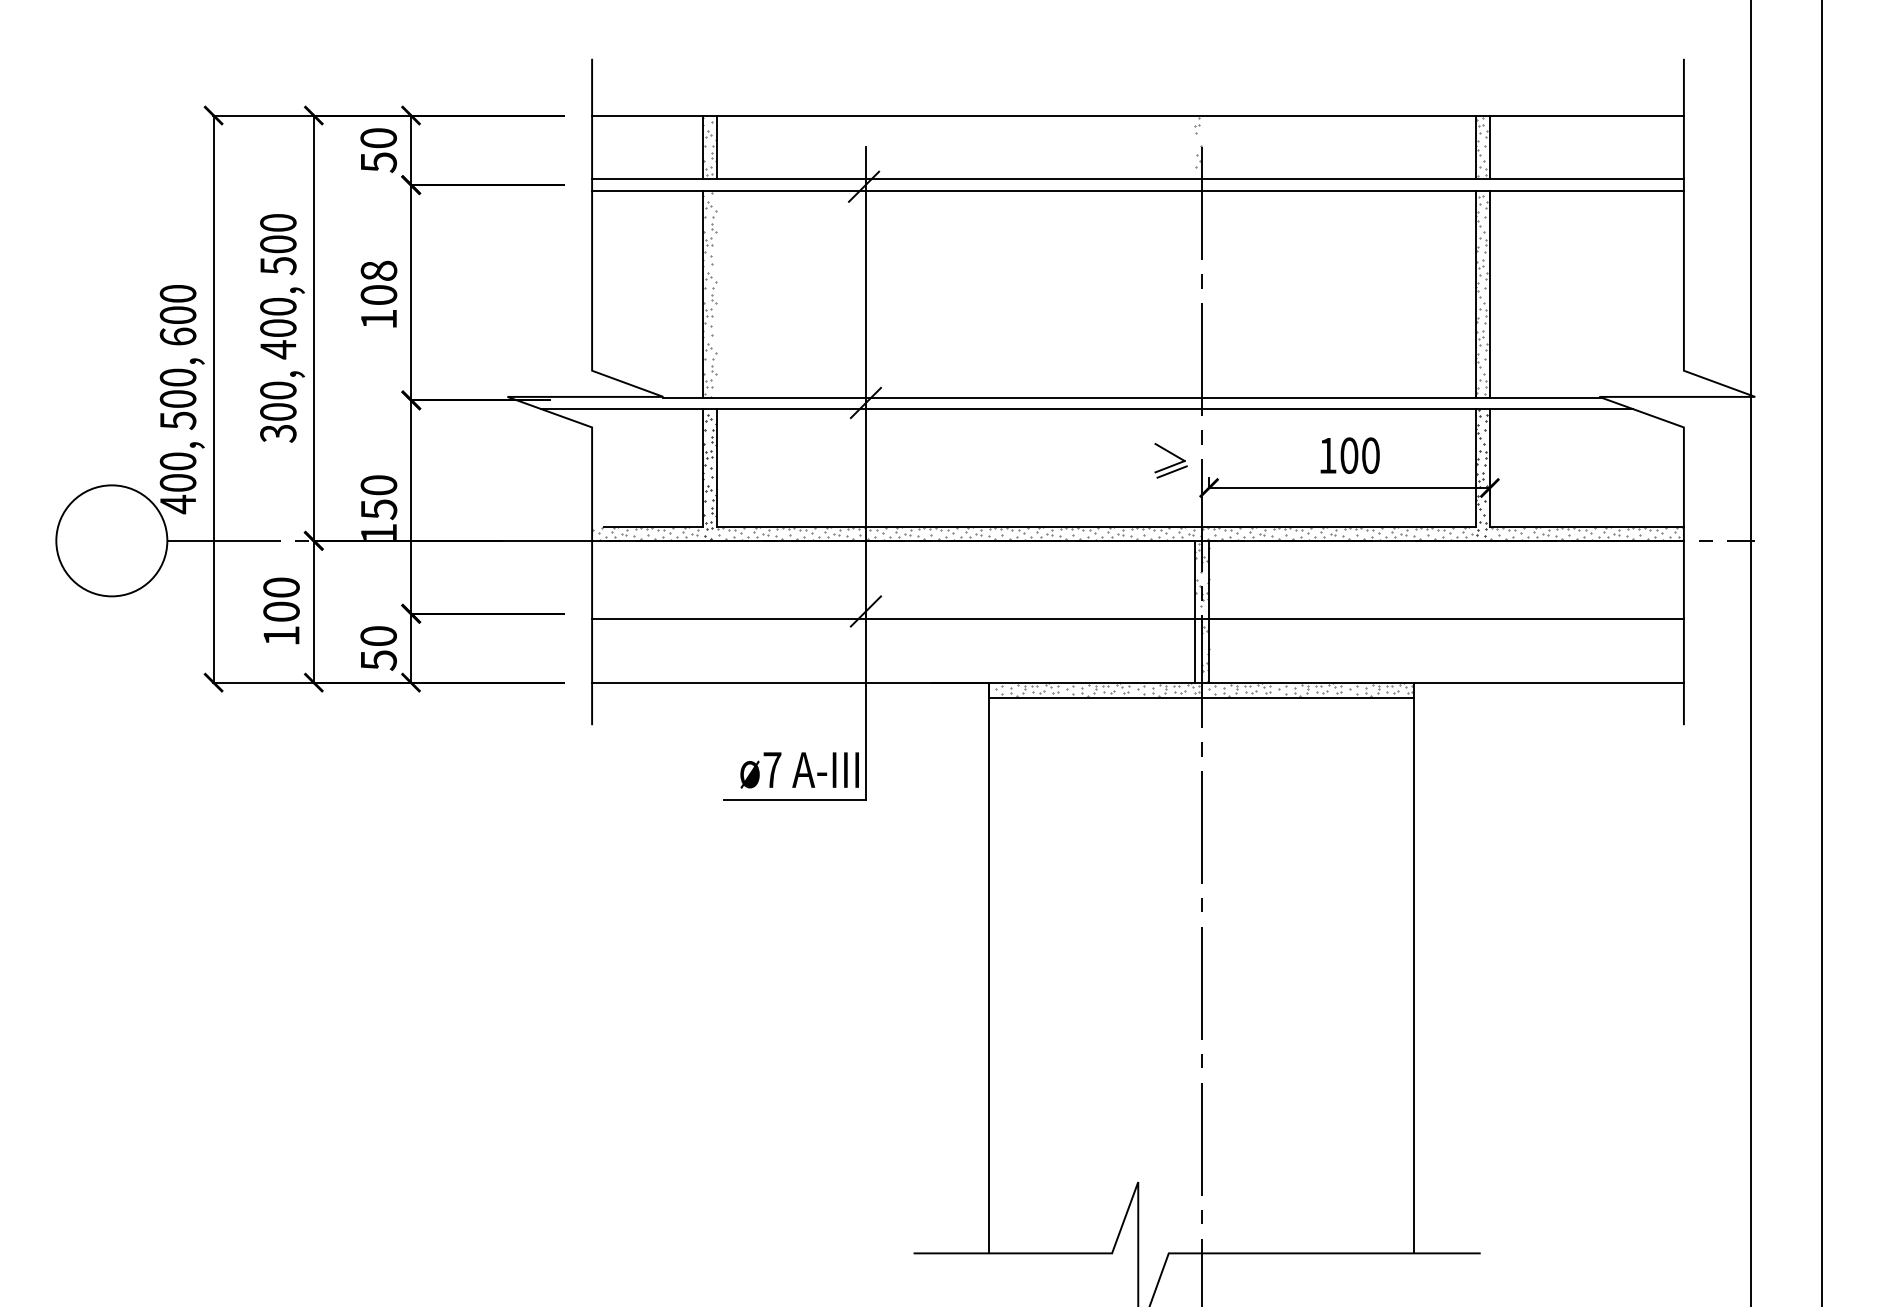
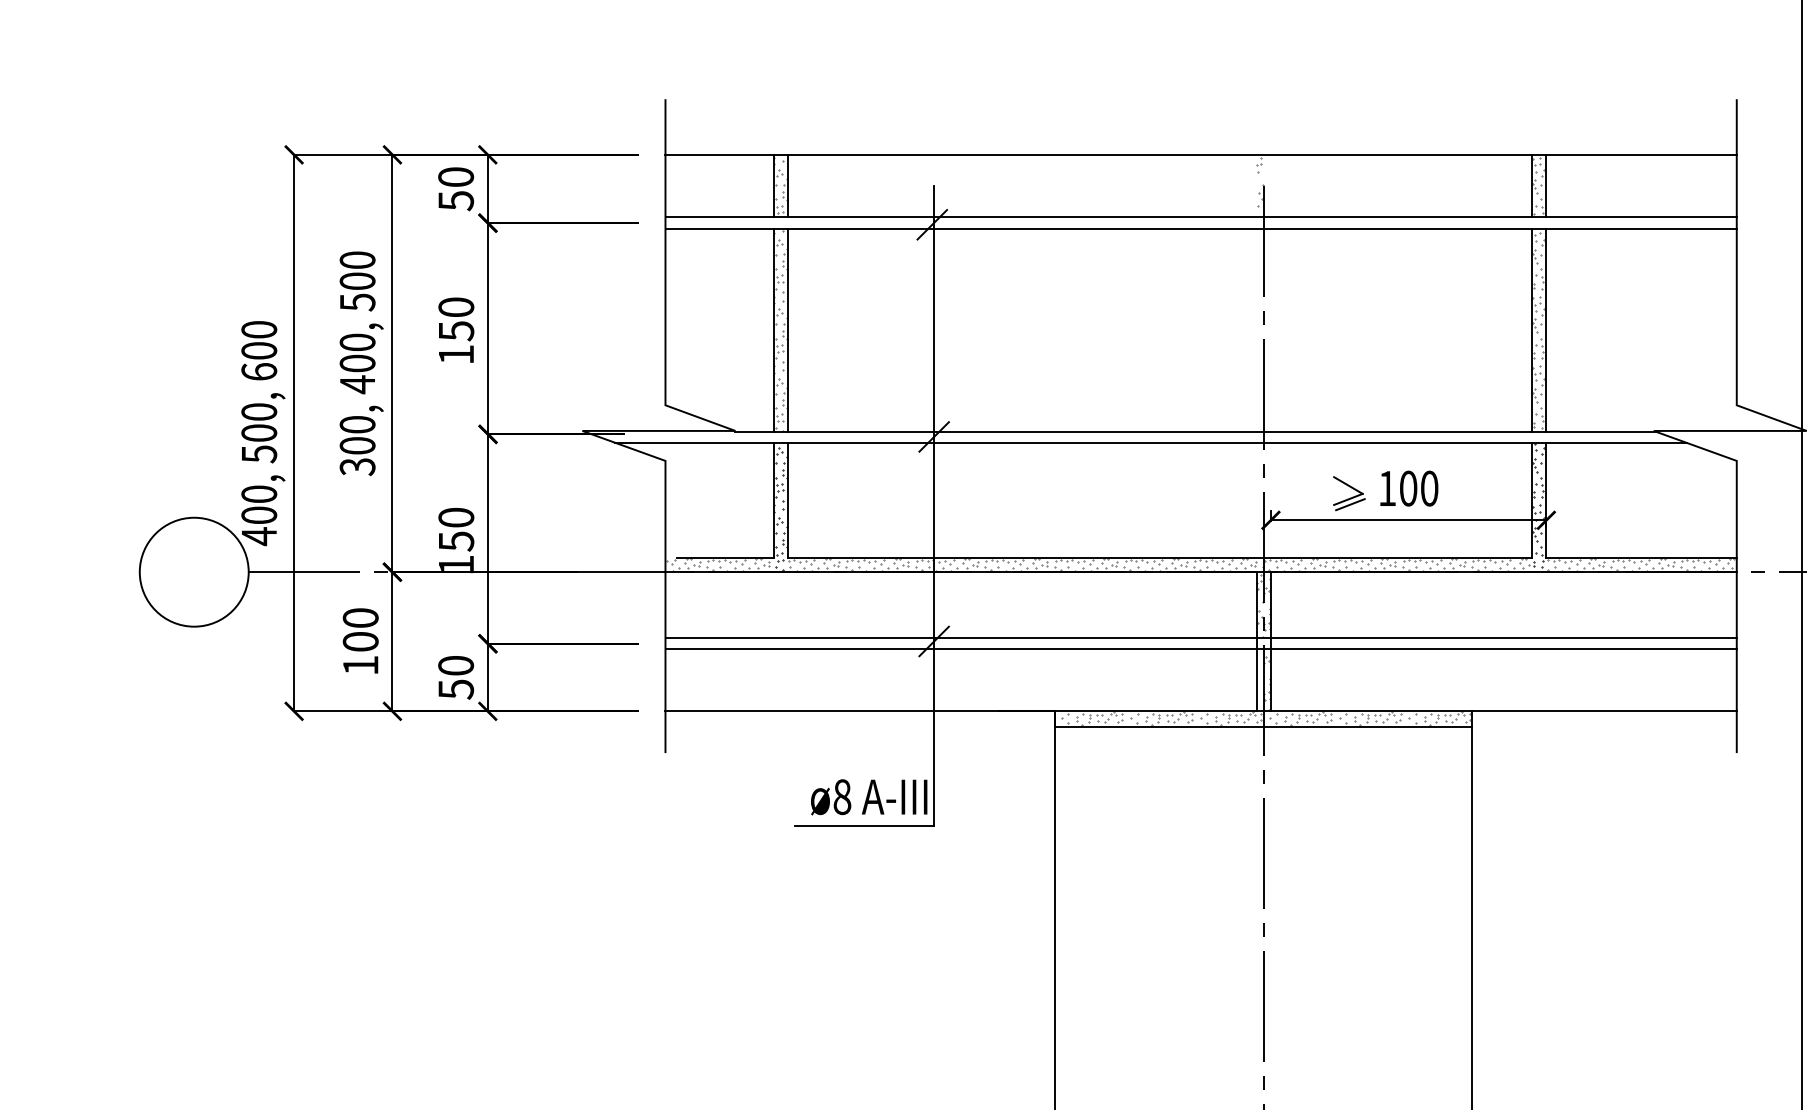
text: (378, 282) -> (455, 318), 108 -> 150
line: (717, 293) -> (788, 329), added
part: (1170, 460) -> (1348, 493), moved
line: (1137, 607) -> (1200, 637), added
text: (772, 769) -> (842, 796), ø7 -> ø8

